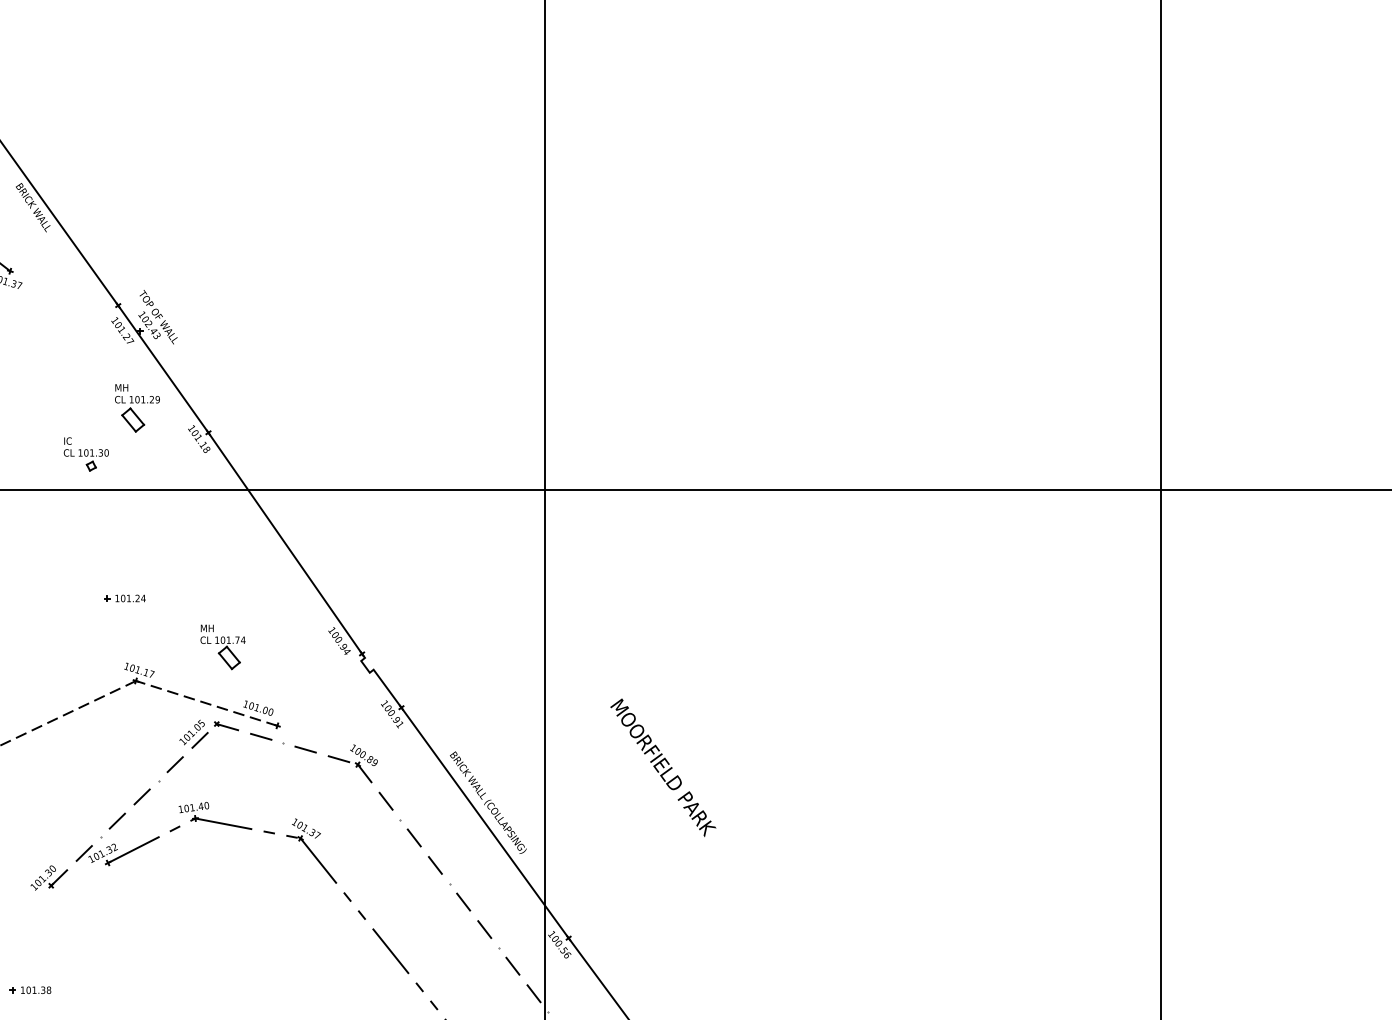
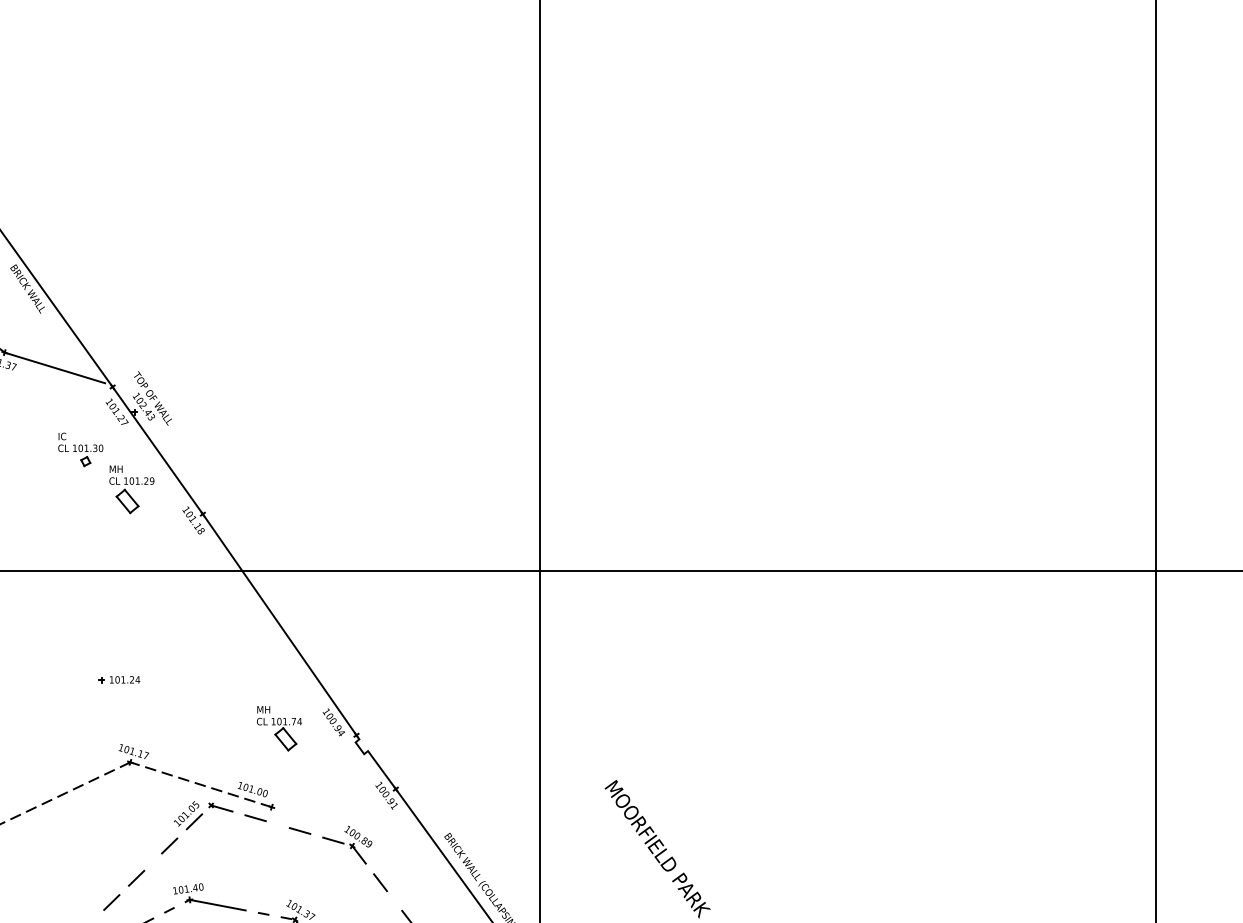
line: (60, 286) -> (54, 367), added
part: (85, 454) -> (79, 449), moved
part: (222, 647) -> (278, 728), moved

